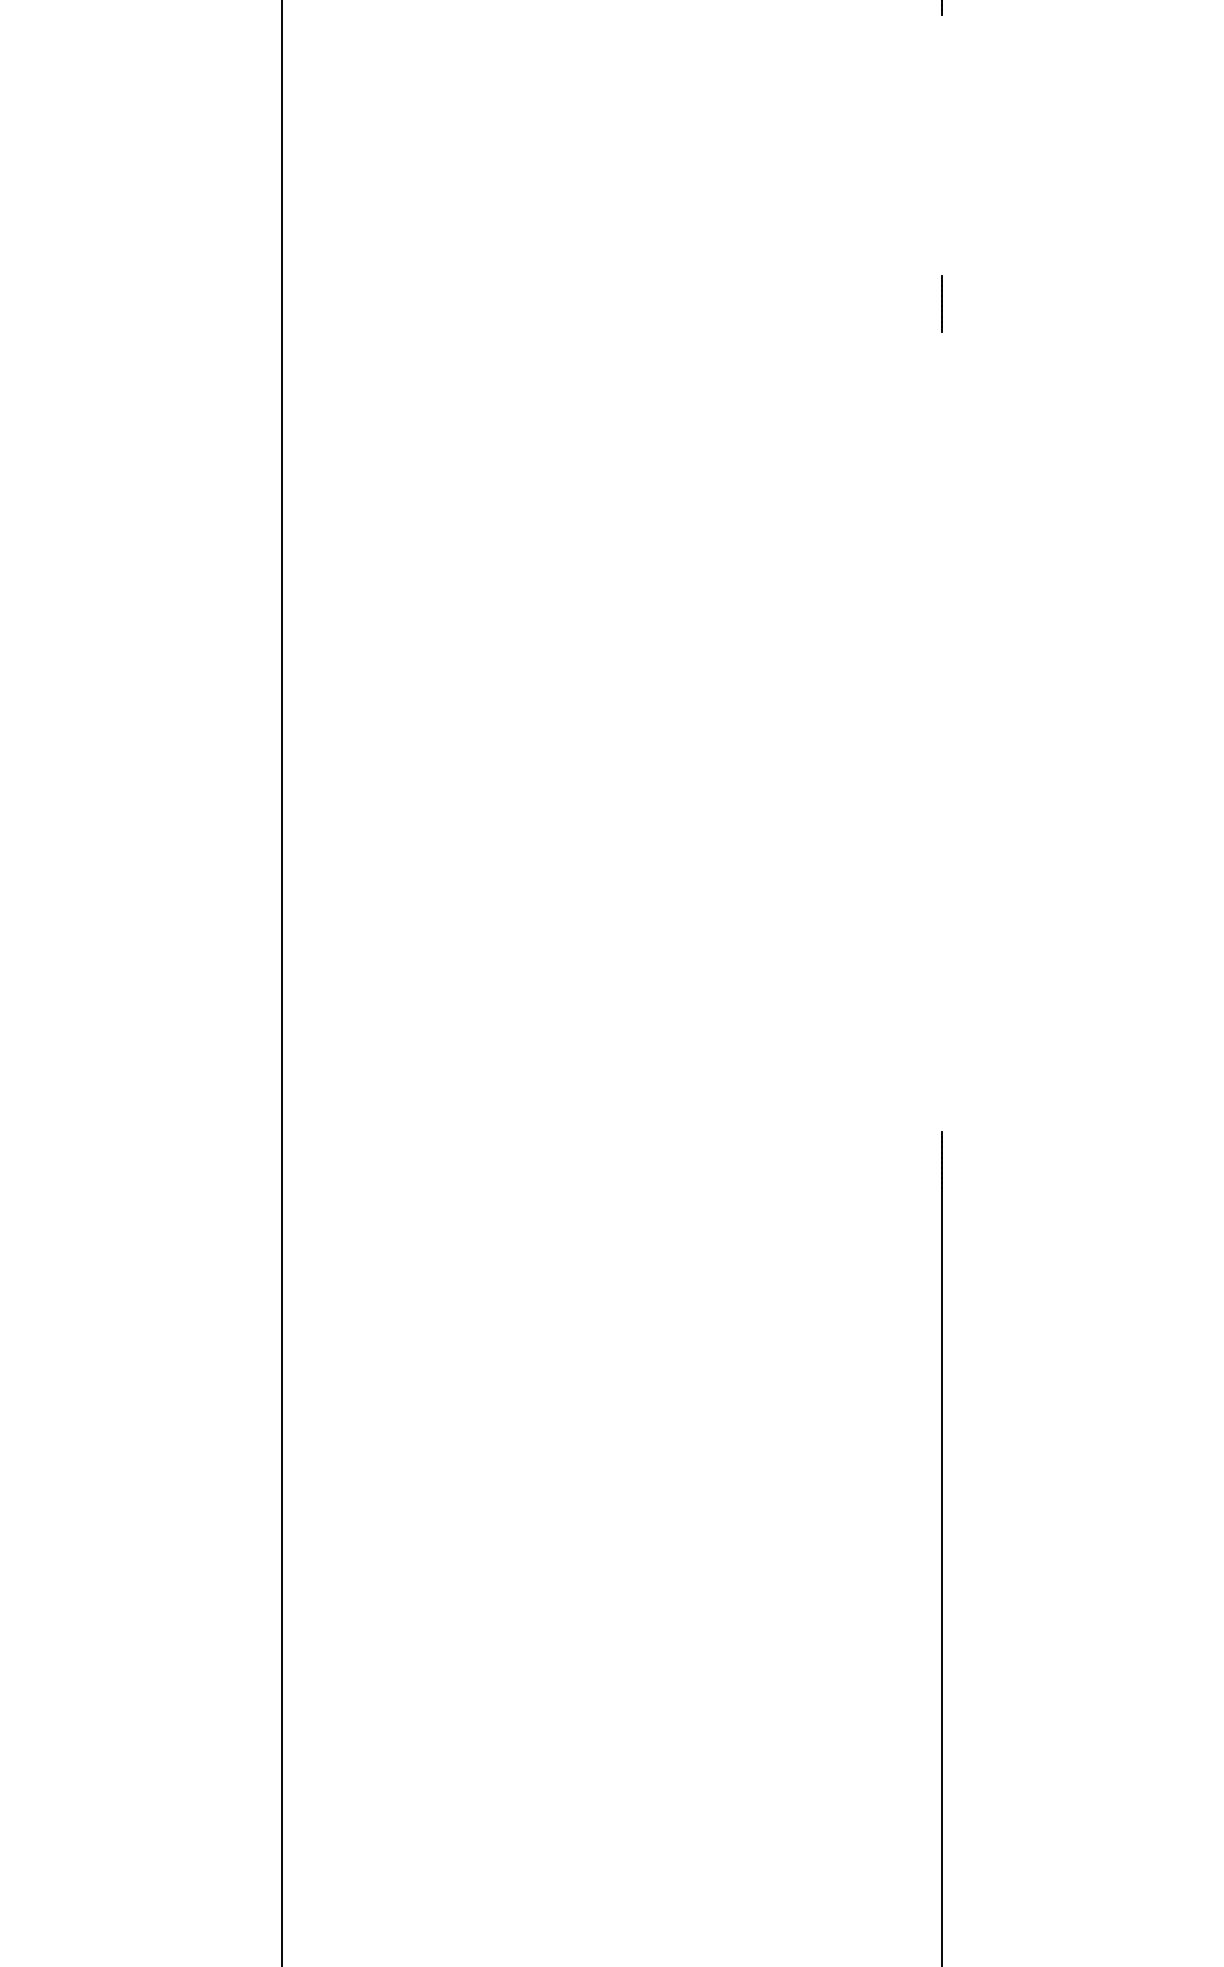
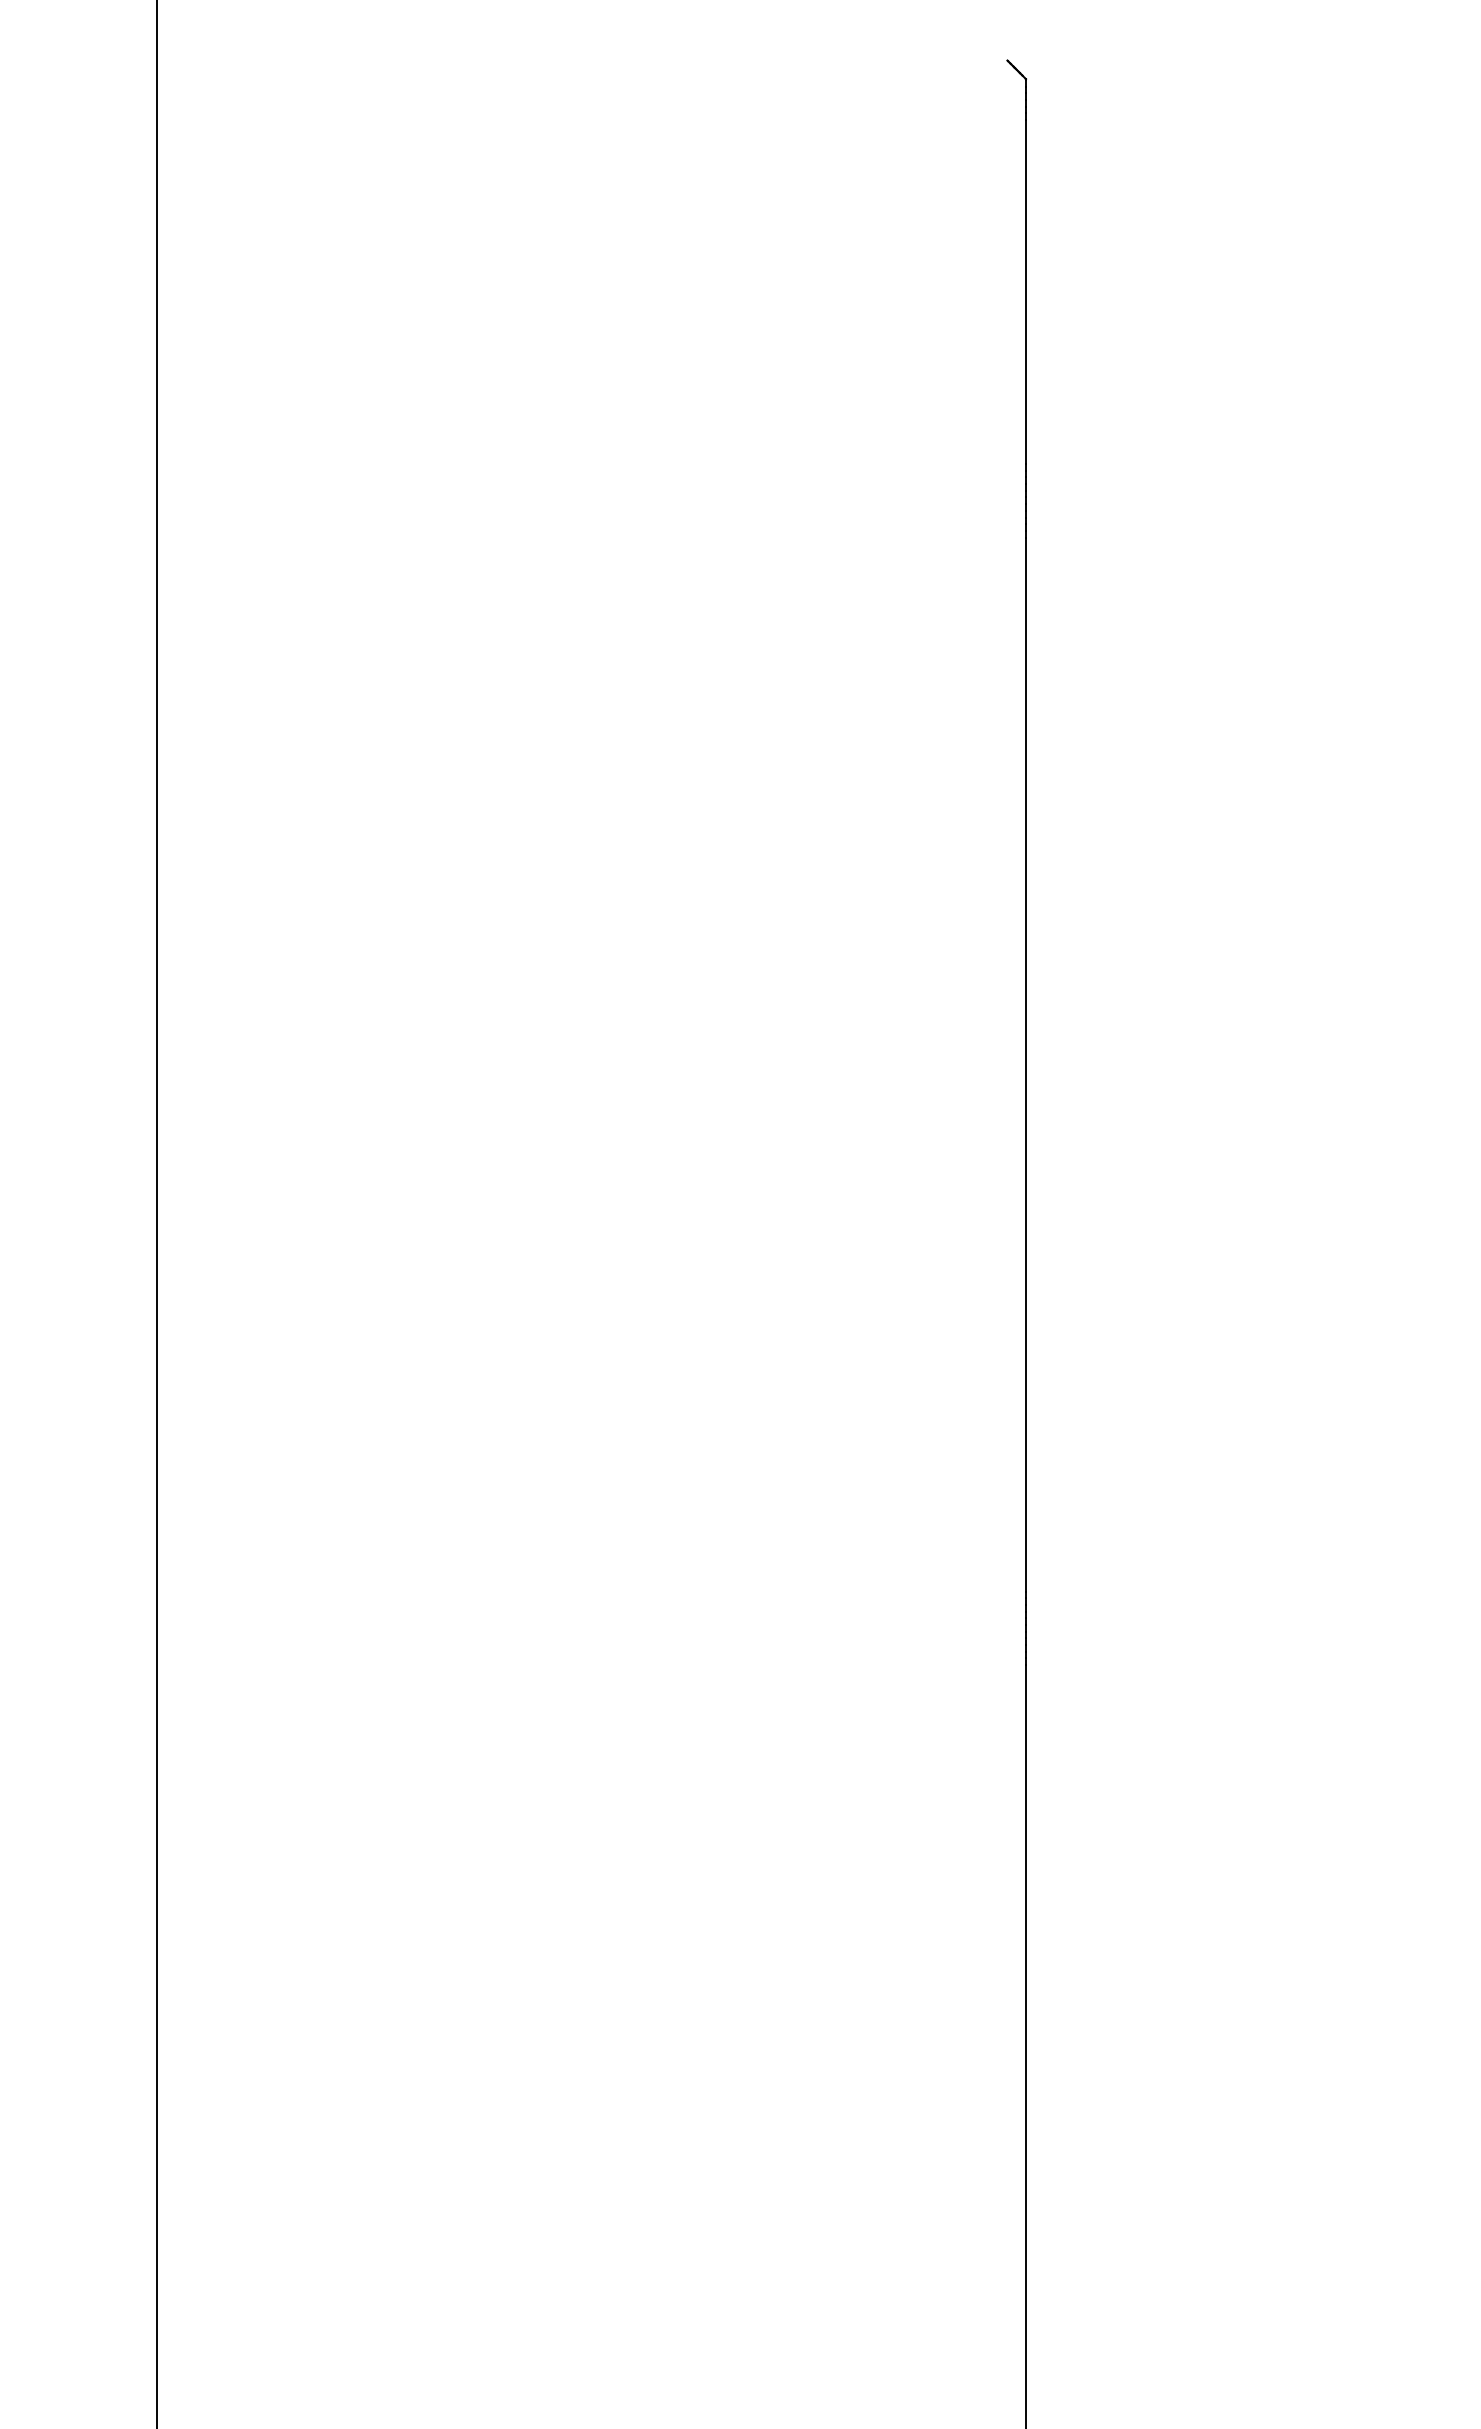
line: (942, 144) -> (1026, 290), added
line: (942, 731) -> (1026, 1063), added

